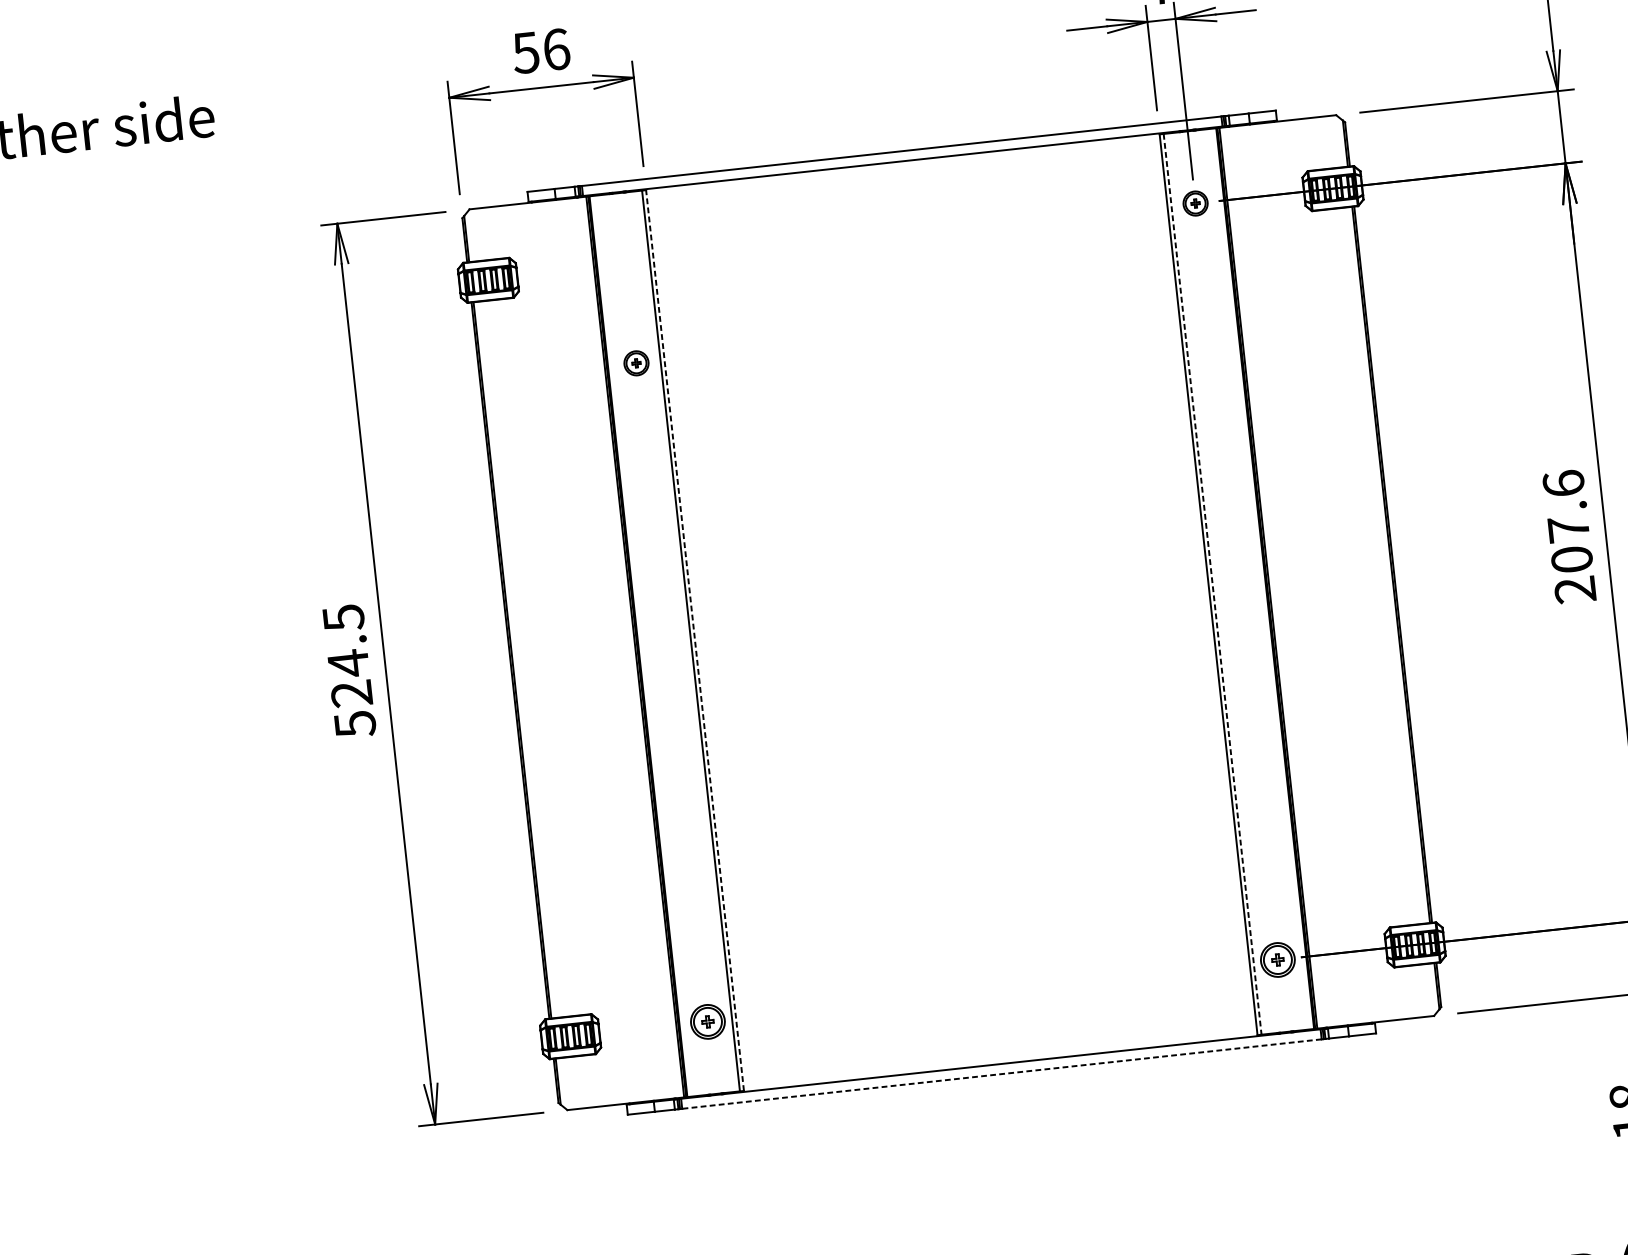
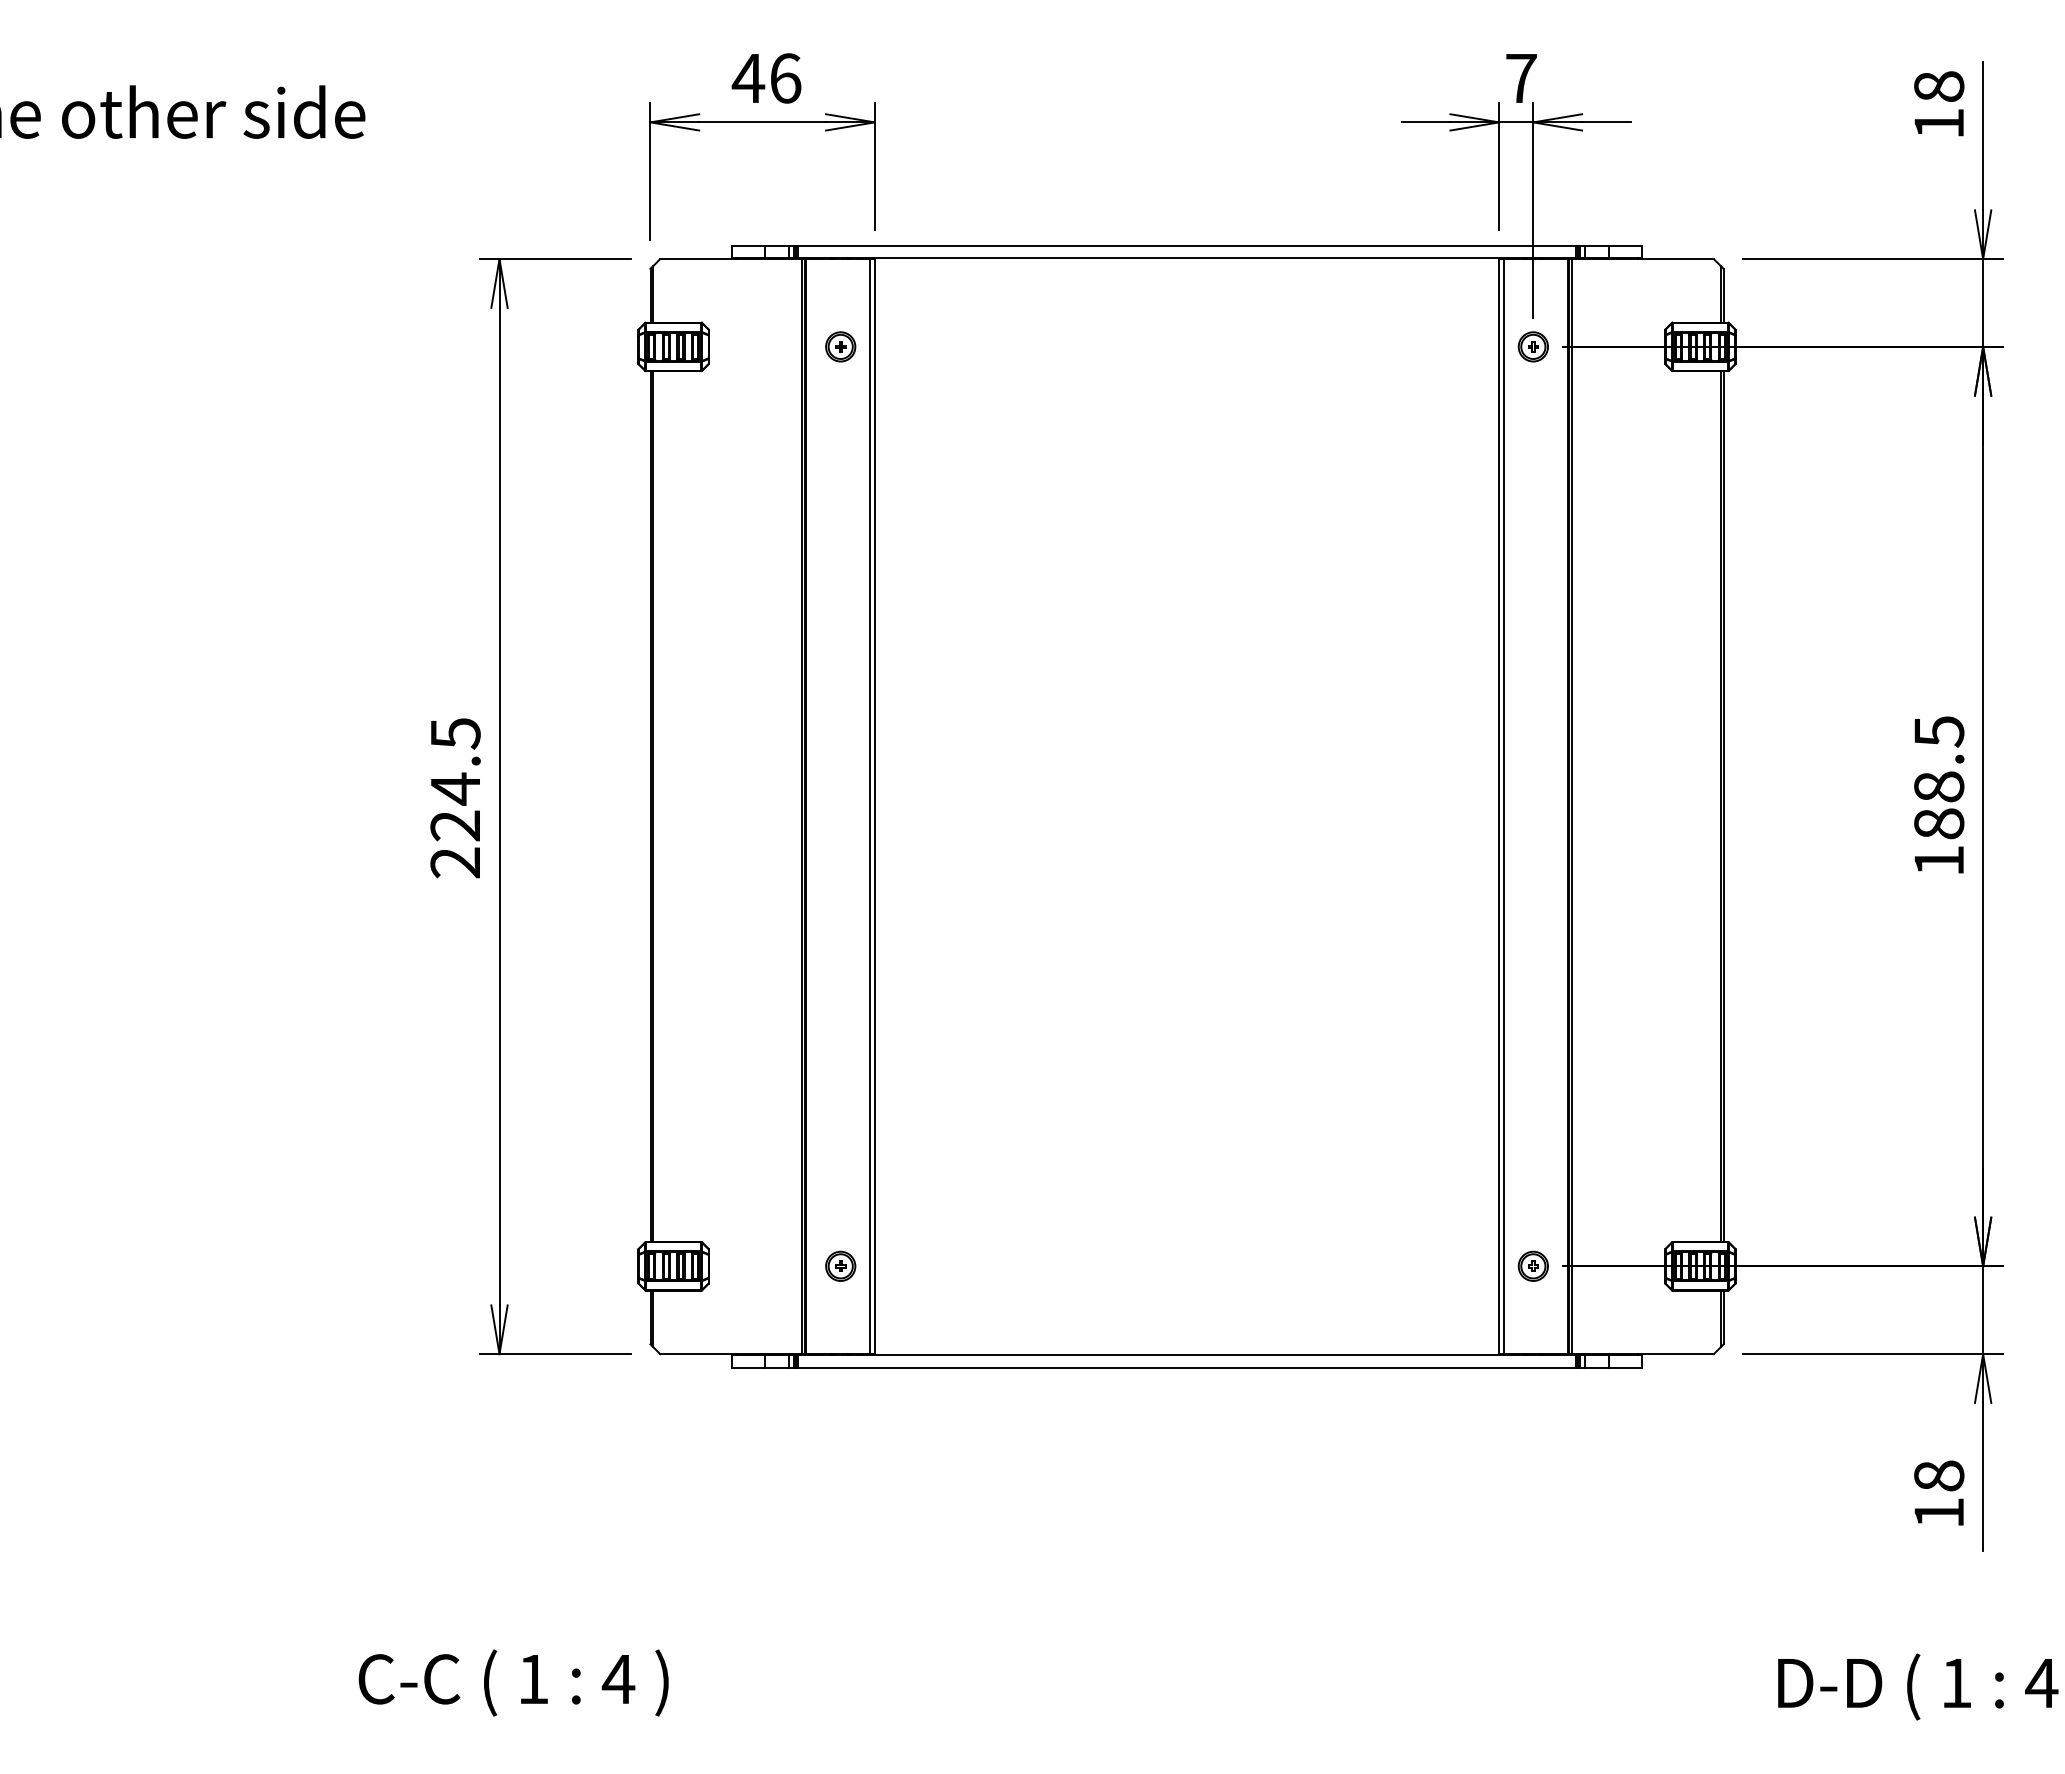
text: (526, 52) -> (748, 78), 56 -> 46
part: (636, 363) -> (840, 346), moved
text: (1569, 536) -> (1939, 795), 207.6 -> 188.5
line: (1212, 584) -> (1504, 806), dashed -> solid
line: (694, 640) -> (874, 806), dashed -> solid
text: (355, 724) -> (455, 863), 524.5 -> 224.5
part: (1276, 959) -> (1532, 1265), size x0.71
part: (707, 1021) -> (840, 1265), size x0.71
line: (1002, 1073) -> (1187, 1367), dashed -> solid

